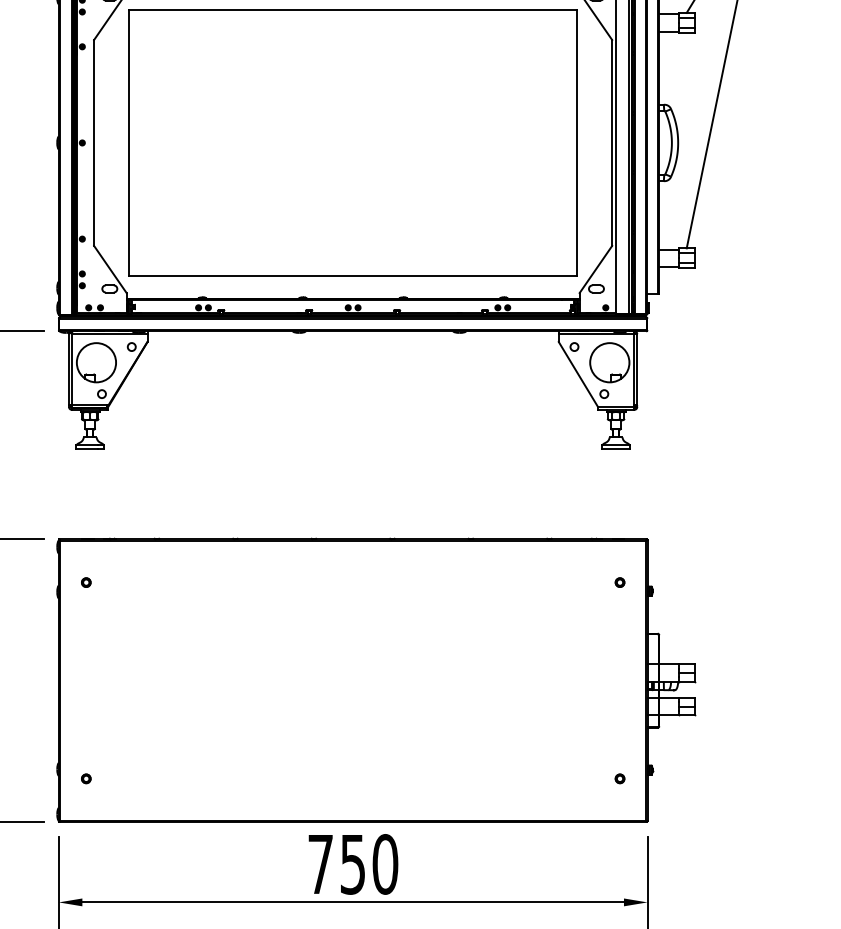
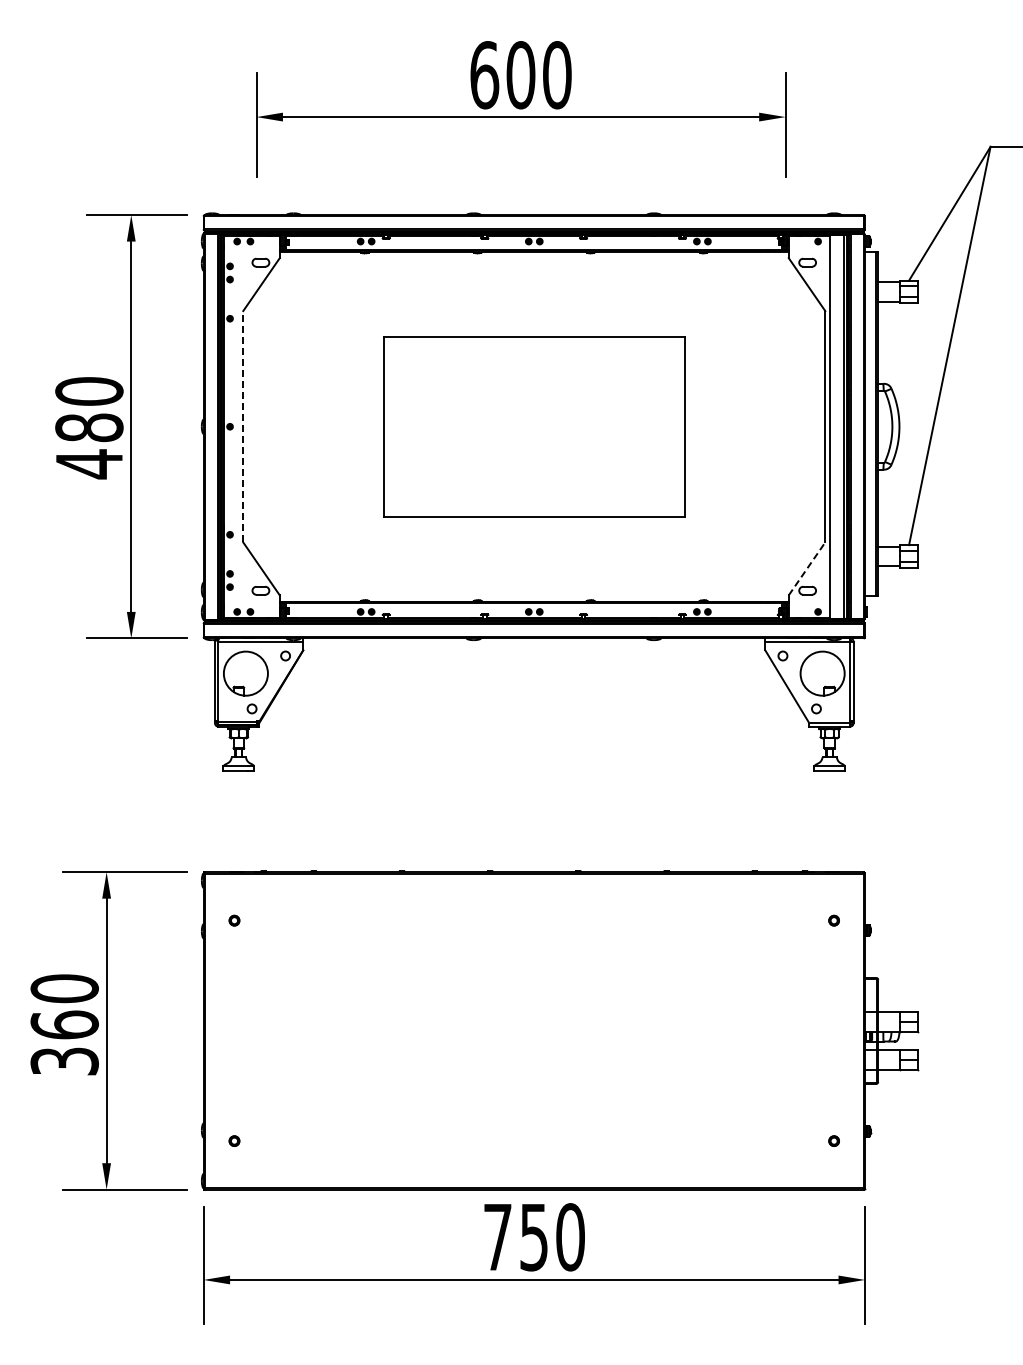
line: (94, 142) -> (243, 426), solid -> dashed
part: (353, 142) -> (534, 426), size x0.6
line: (596, 269) -> (807, 568), solid -> dashed

